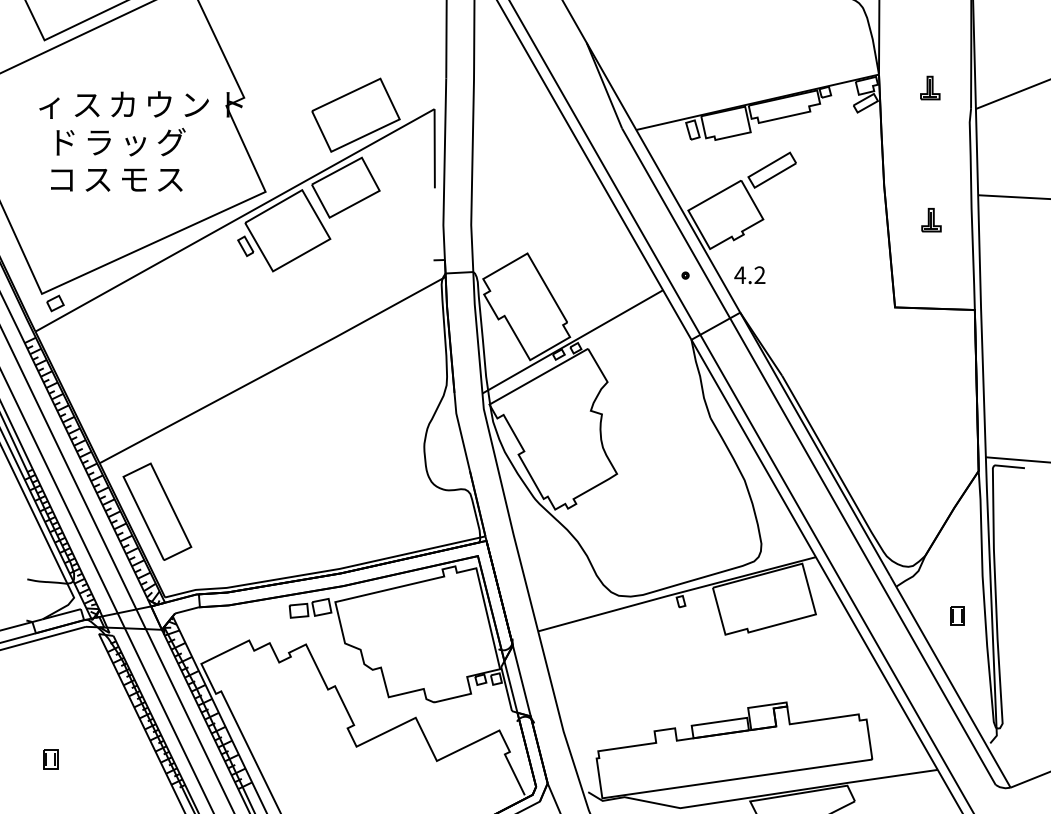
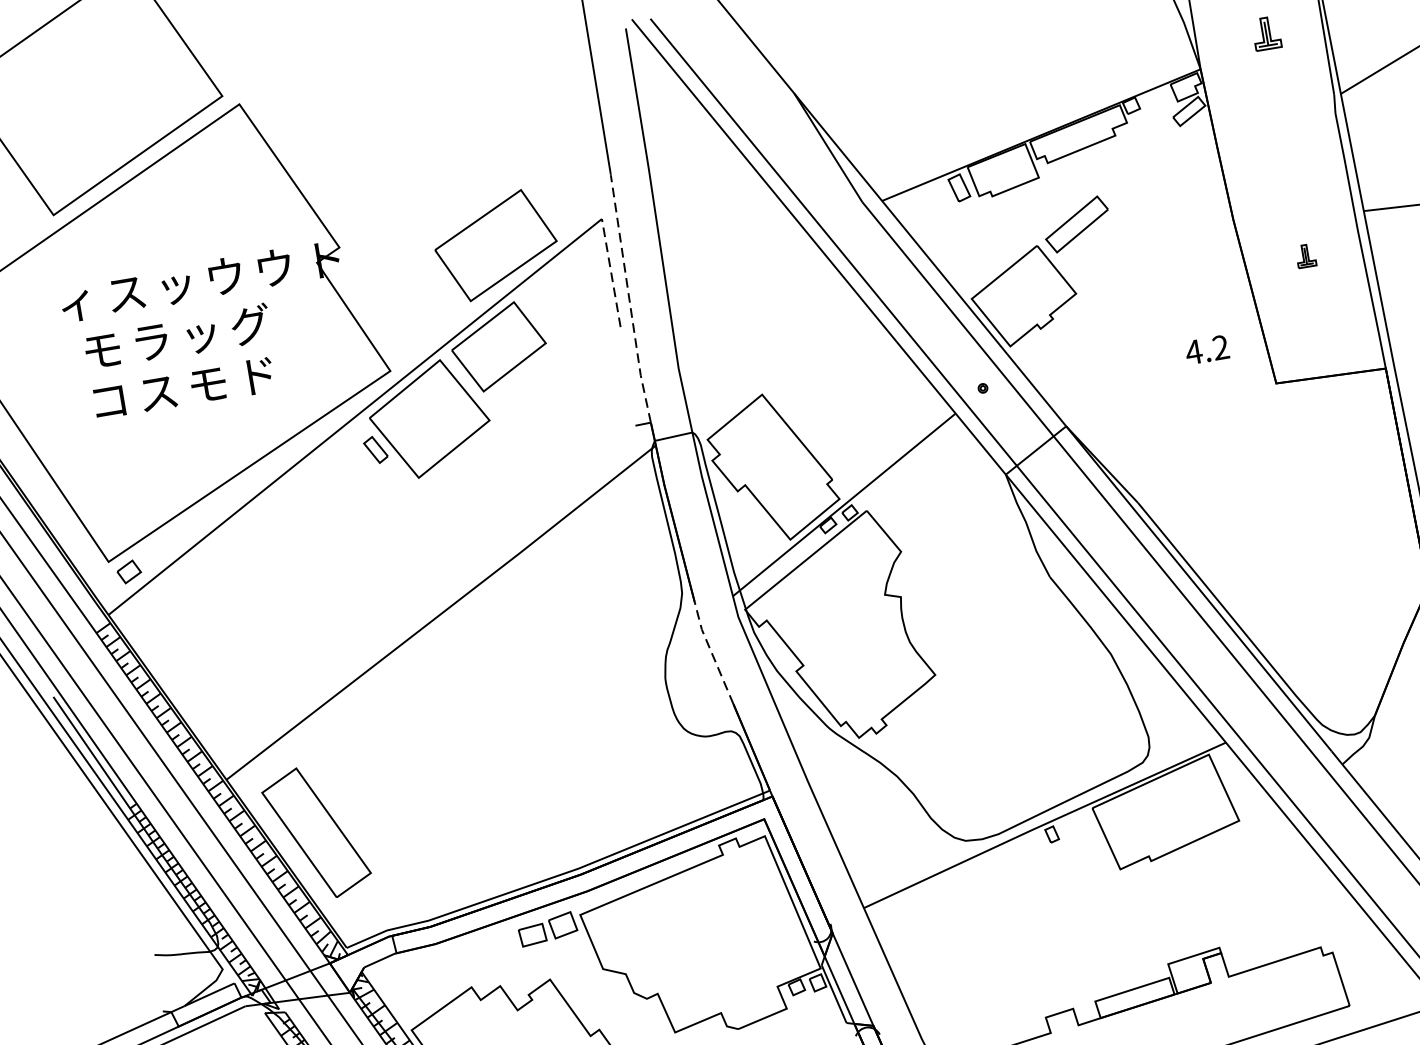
part: (930, 87) -> (1266, 32), moved
text: (122, 104) -> (174, 284), カ -> ッ
text: (196, 104) -> (275, 267), ン -> ウ
text: (62, 142) -> (101, 350), ド -> モ
line: (434, 148) -> (610, 272), solid -> dashed
line: (444, 168) -> (629, 297), solid -> dashed
text: (170, 179) -> (257, 376), ス -> ド
part: (931, 220) -> (1305, 256), size x0.7
text: (749, 275) -> (1206, 350), moved
line: (460, 430) -> (711, 651), solid -> dashed

